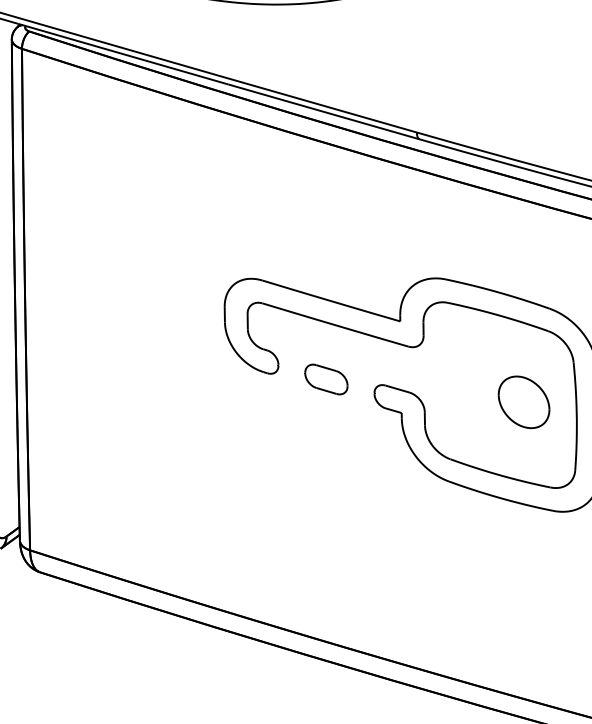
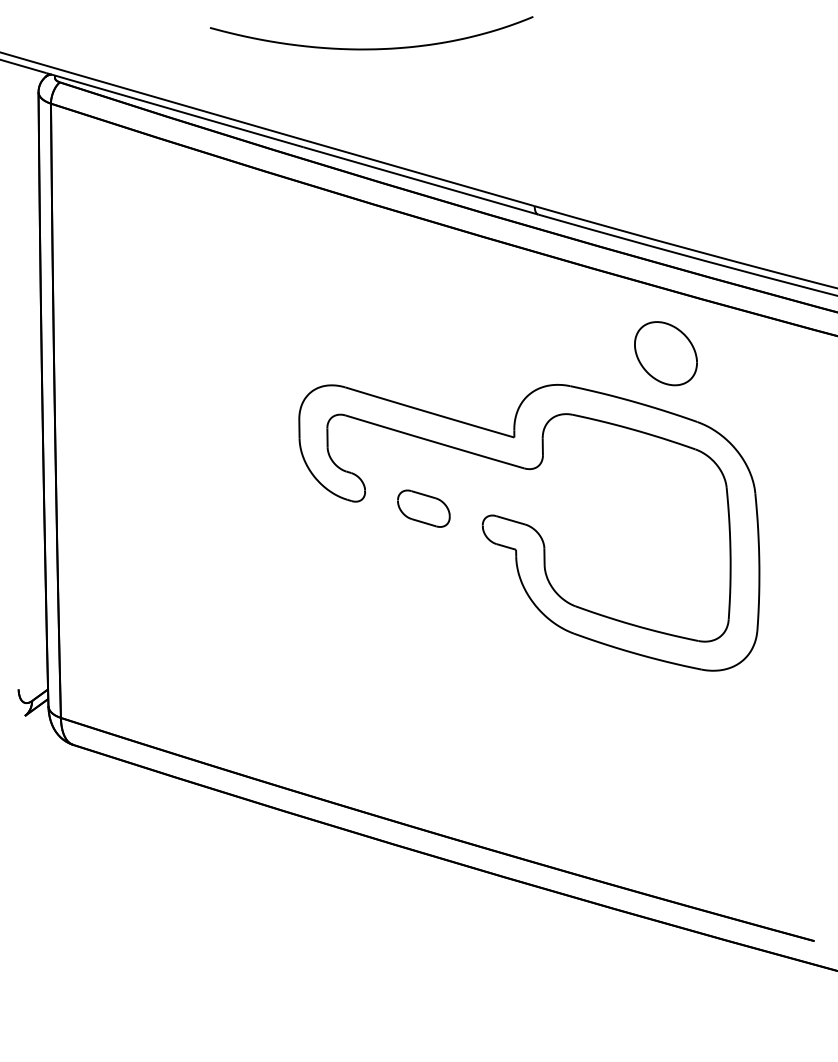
part: (523, 402) -> (665, 353), moved

